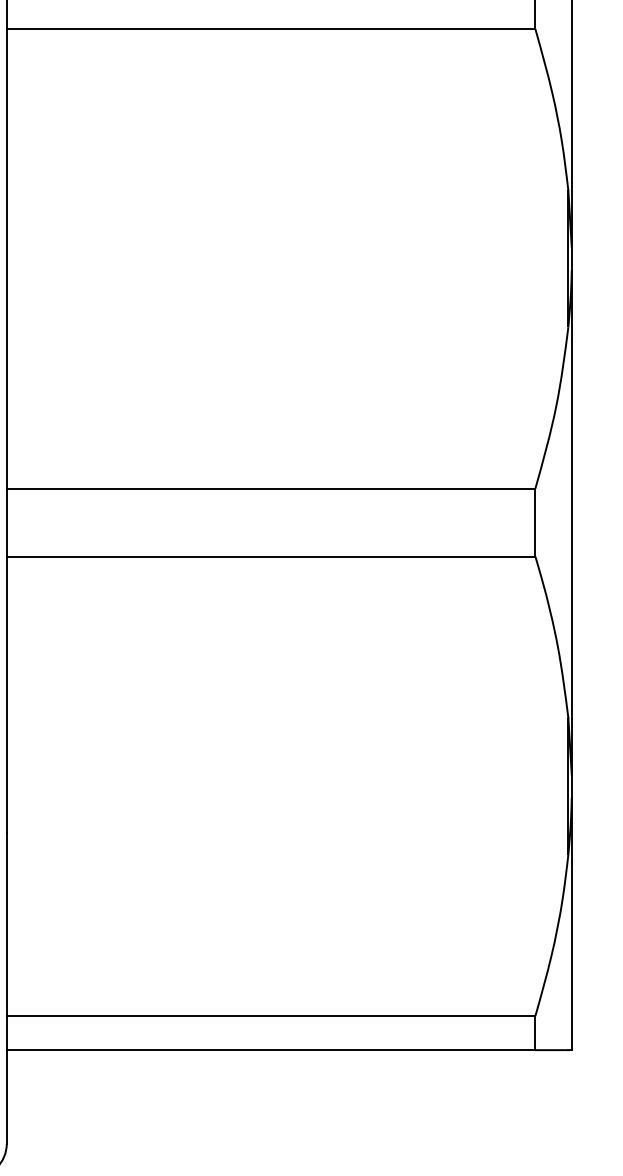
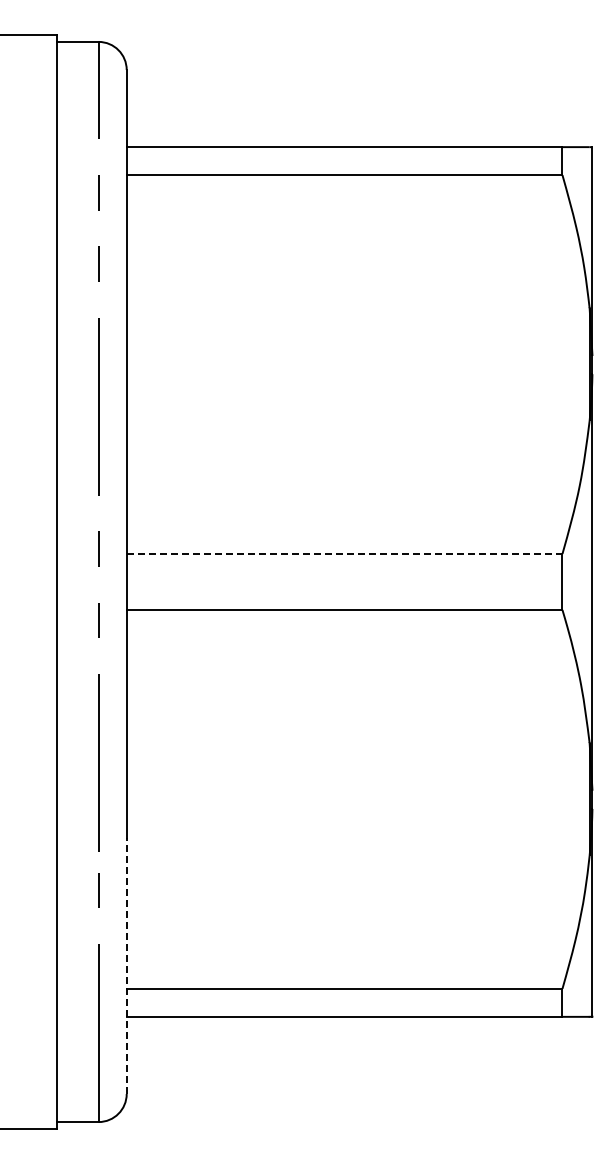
line: (270, 488) -> (344, 553), solid -> dashed
line: (6, 987) -> (126, 965), solid -> dashed

